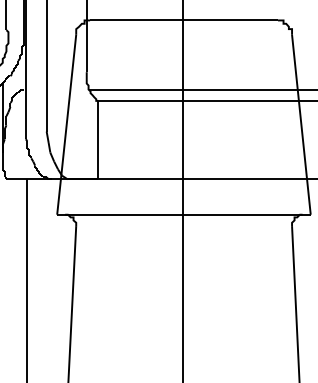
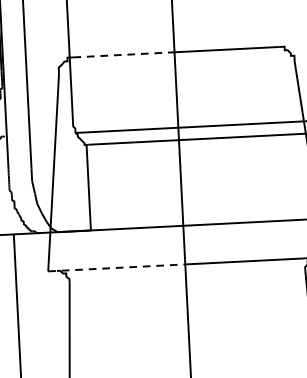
line: (136, 20) -> (124, 54), solid -> dashed
line: (119, 214) -> (116, 267), solid -> dashed

